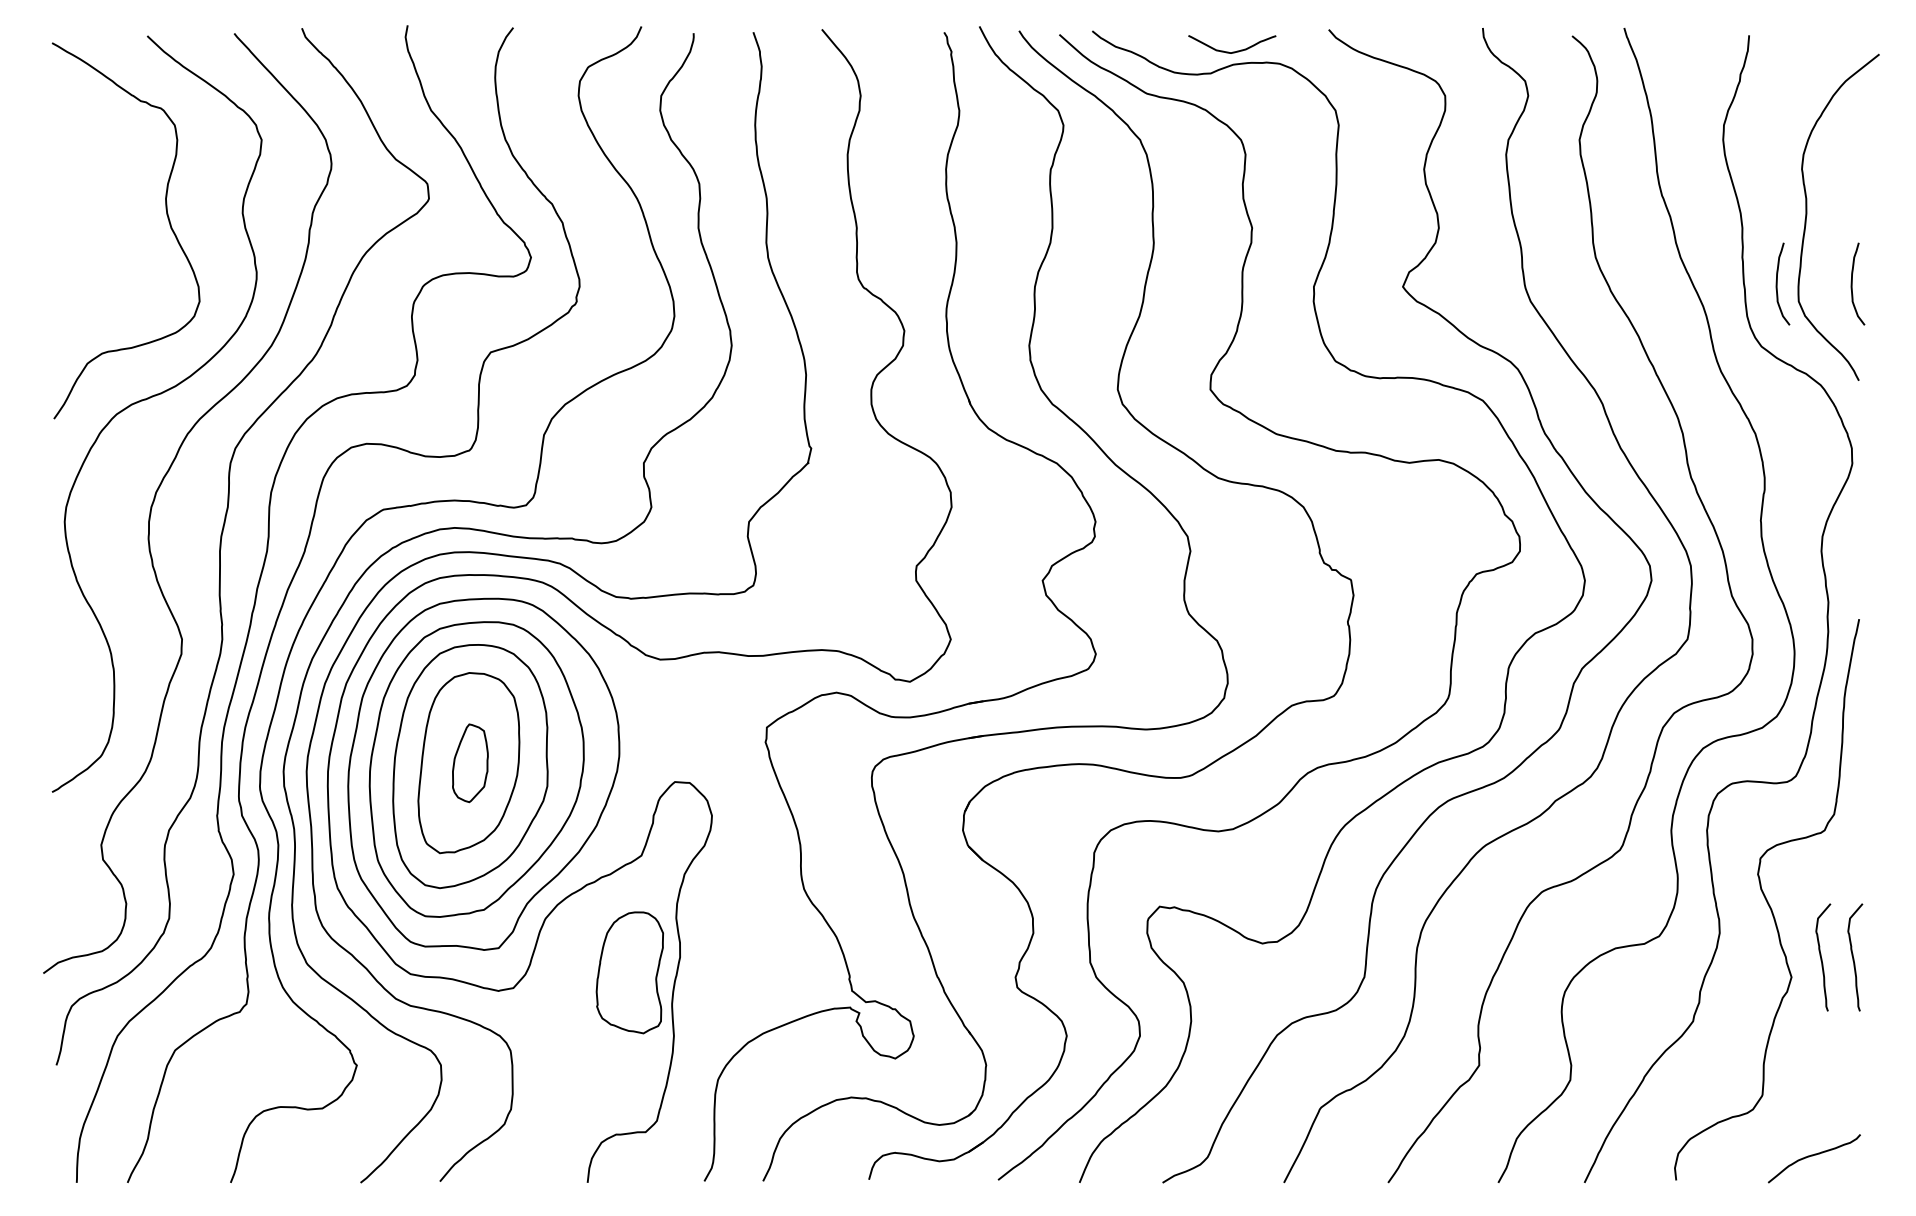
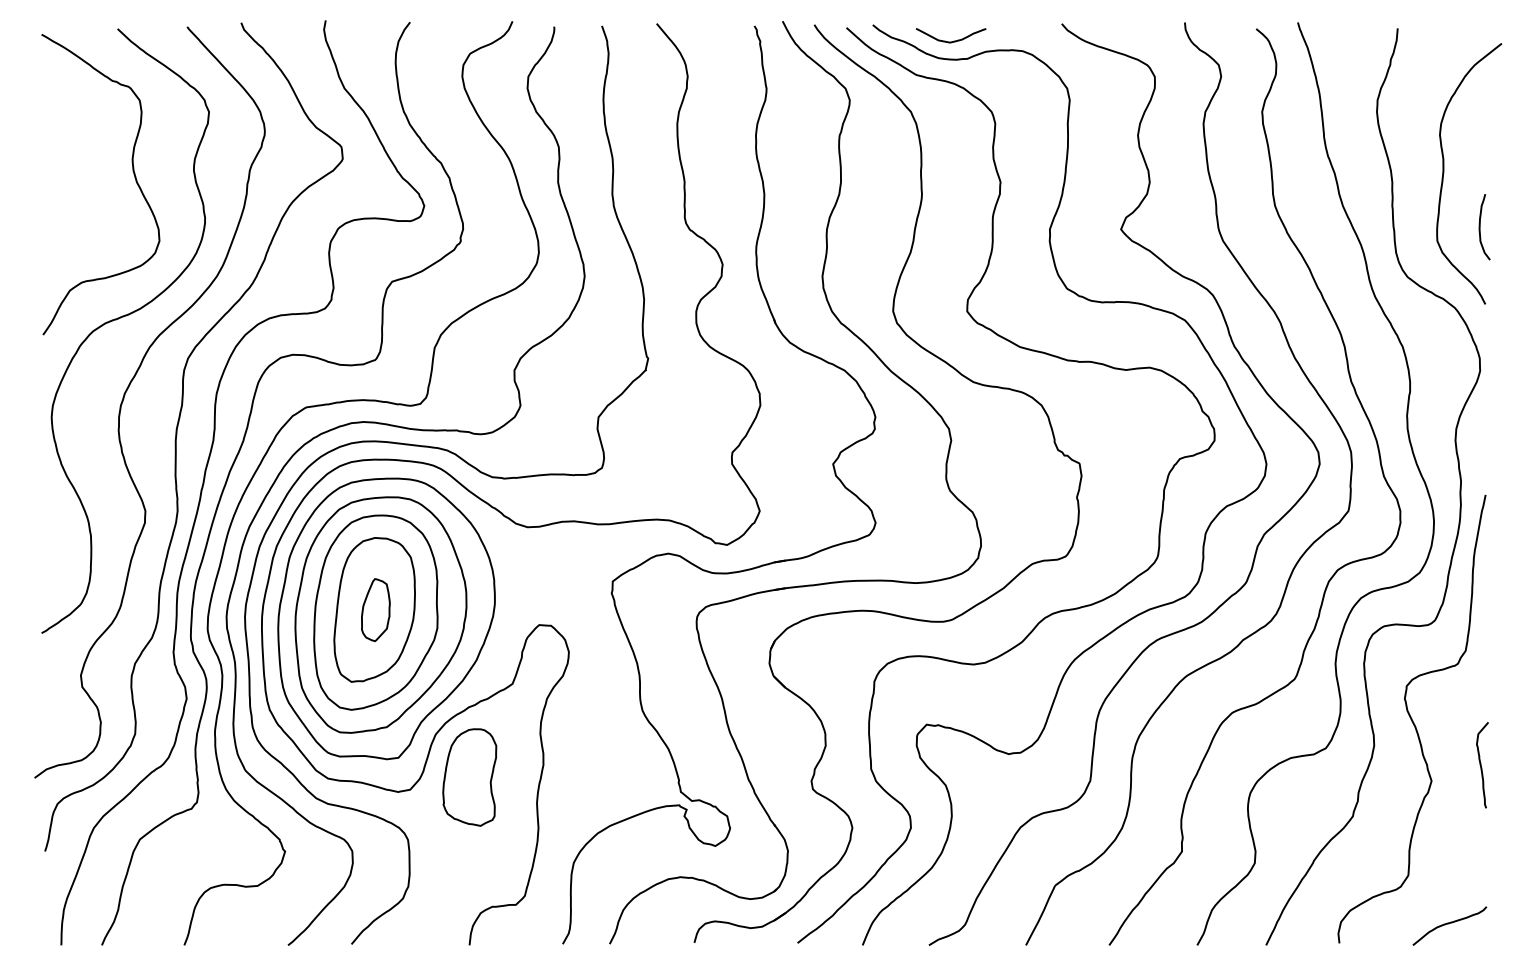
curve: (1232, 51) -> (951, 41), moved
curve: (1777, 283) -> (1420, 226), removed
curve: (1822, 958) -> (1456, 766), removed
part: (629, 972) -> (469, 777), moved

